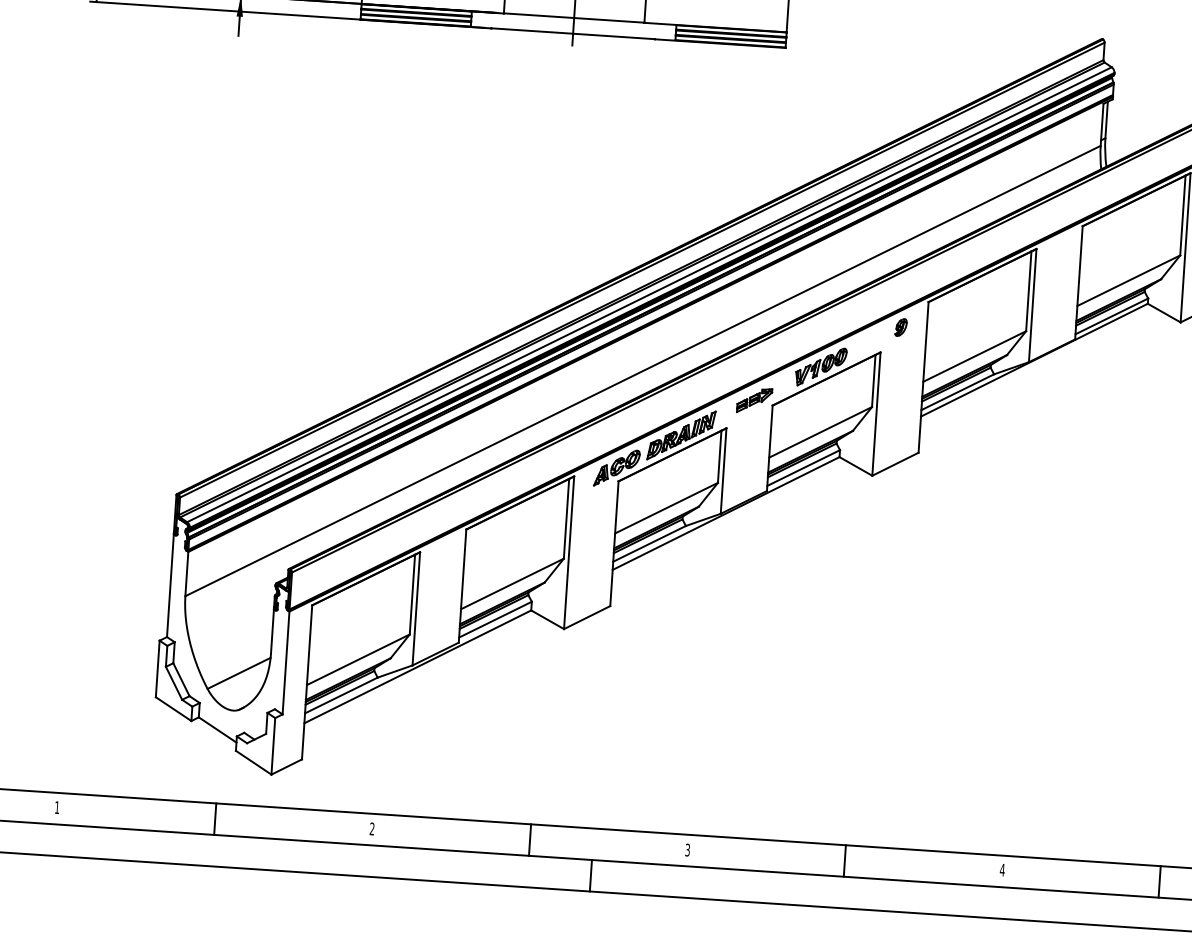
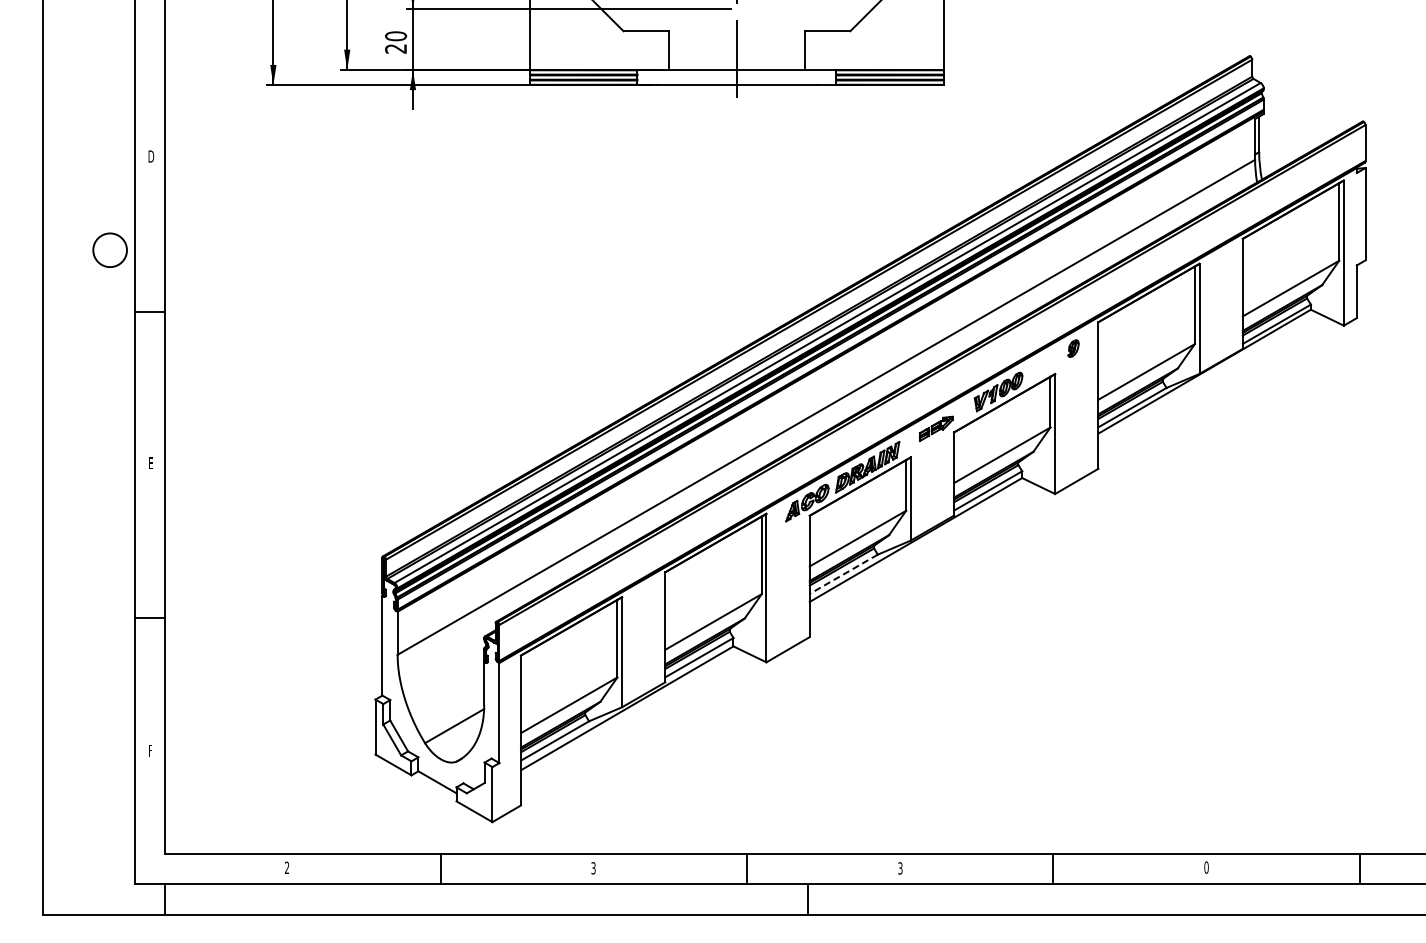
line: (649, 544) -> (843, 574), solid -> dashed
text: (56, 807) -> (286, 867), 1 -> 2
text: (372, 829) -> (593, 868), 2 -> 3
text: (1002, 870) -> (1206, 867), 4 -> 0

